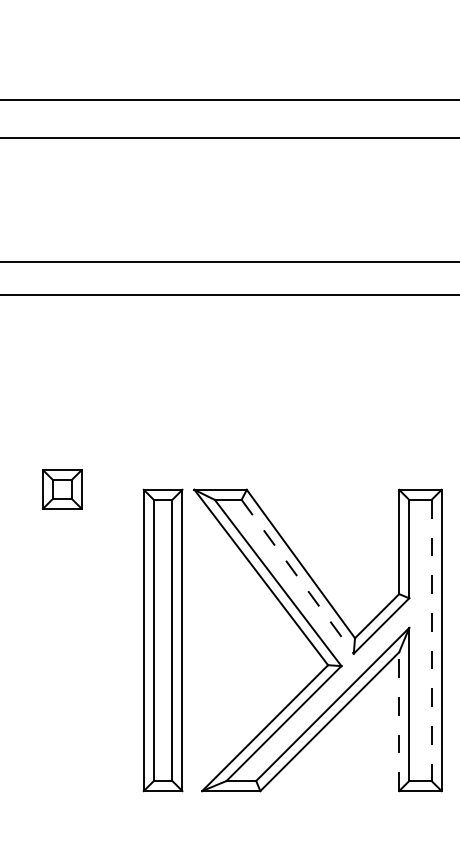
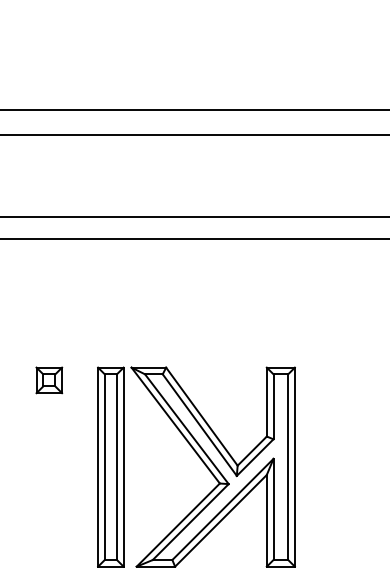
part: (62, 489) -> (49, 380), moved
line: (297, 577) -> (199, 425), dashed -> solid
line: (431, 640) -> (288, 467), dashed -> solid
line: (398, 721) -> (266, 520), dashed -> solid

